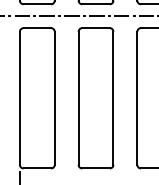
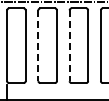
line: (78, 99) -> (38, 46), solid -> dashed
line: (137, 99) -> (69, 46), solid -> dashed

